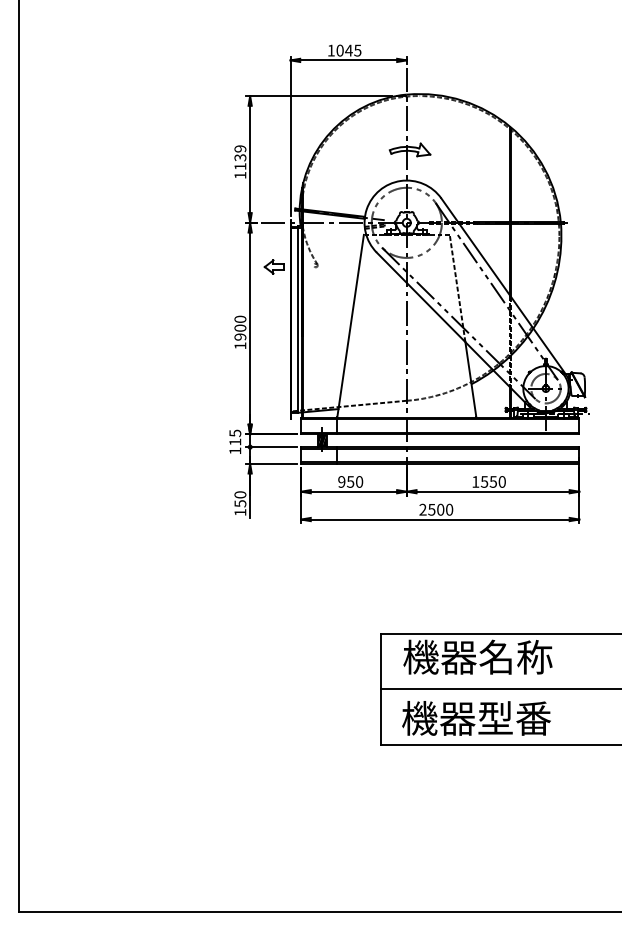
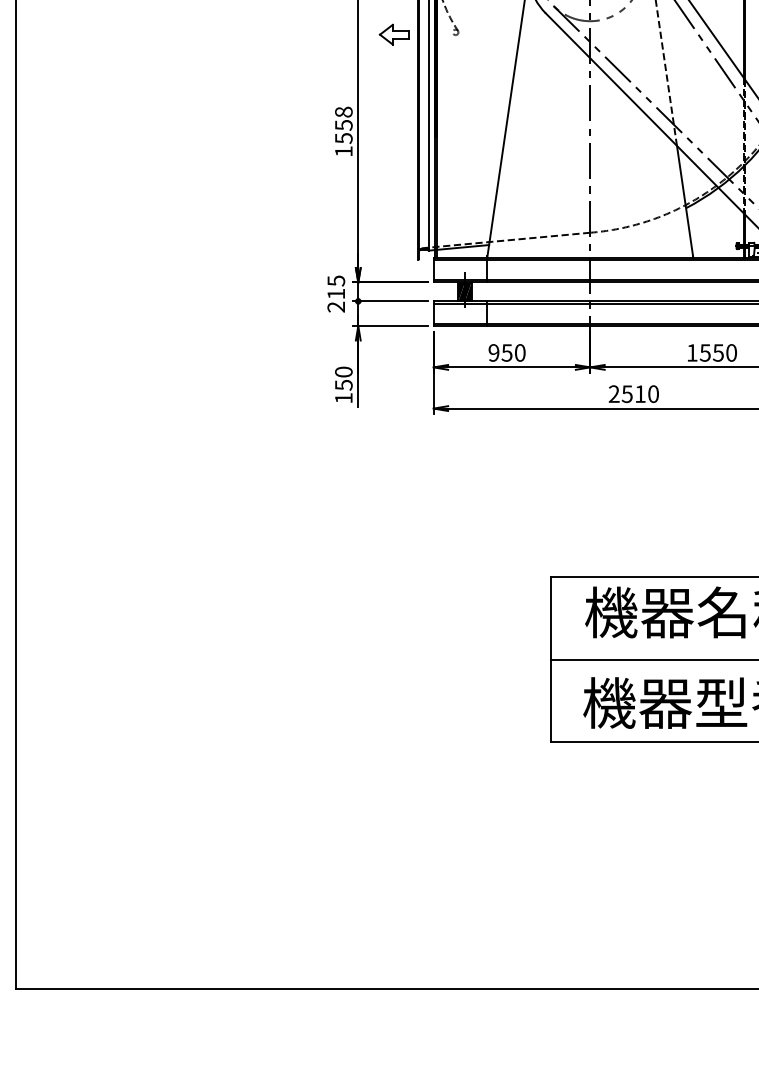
text: (240, 327) -> (343, 124), 1900 -> 1558
text: (235, 450) -> (336, 306), 115 -> 215
text: (440, 509) -> (640, 393), 2500 -> 2510

